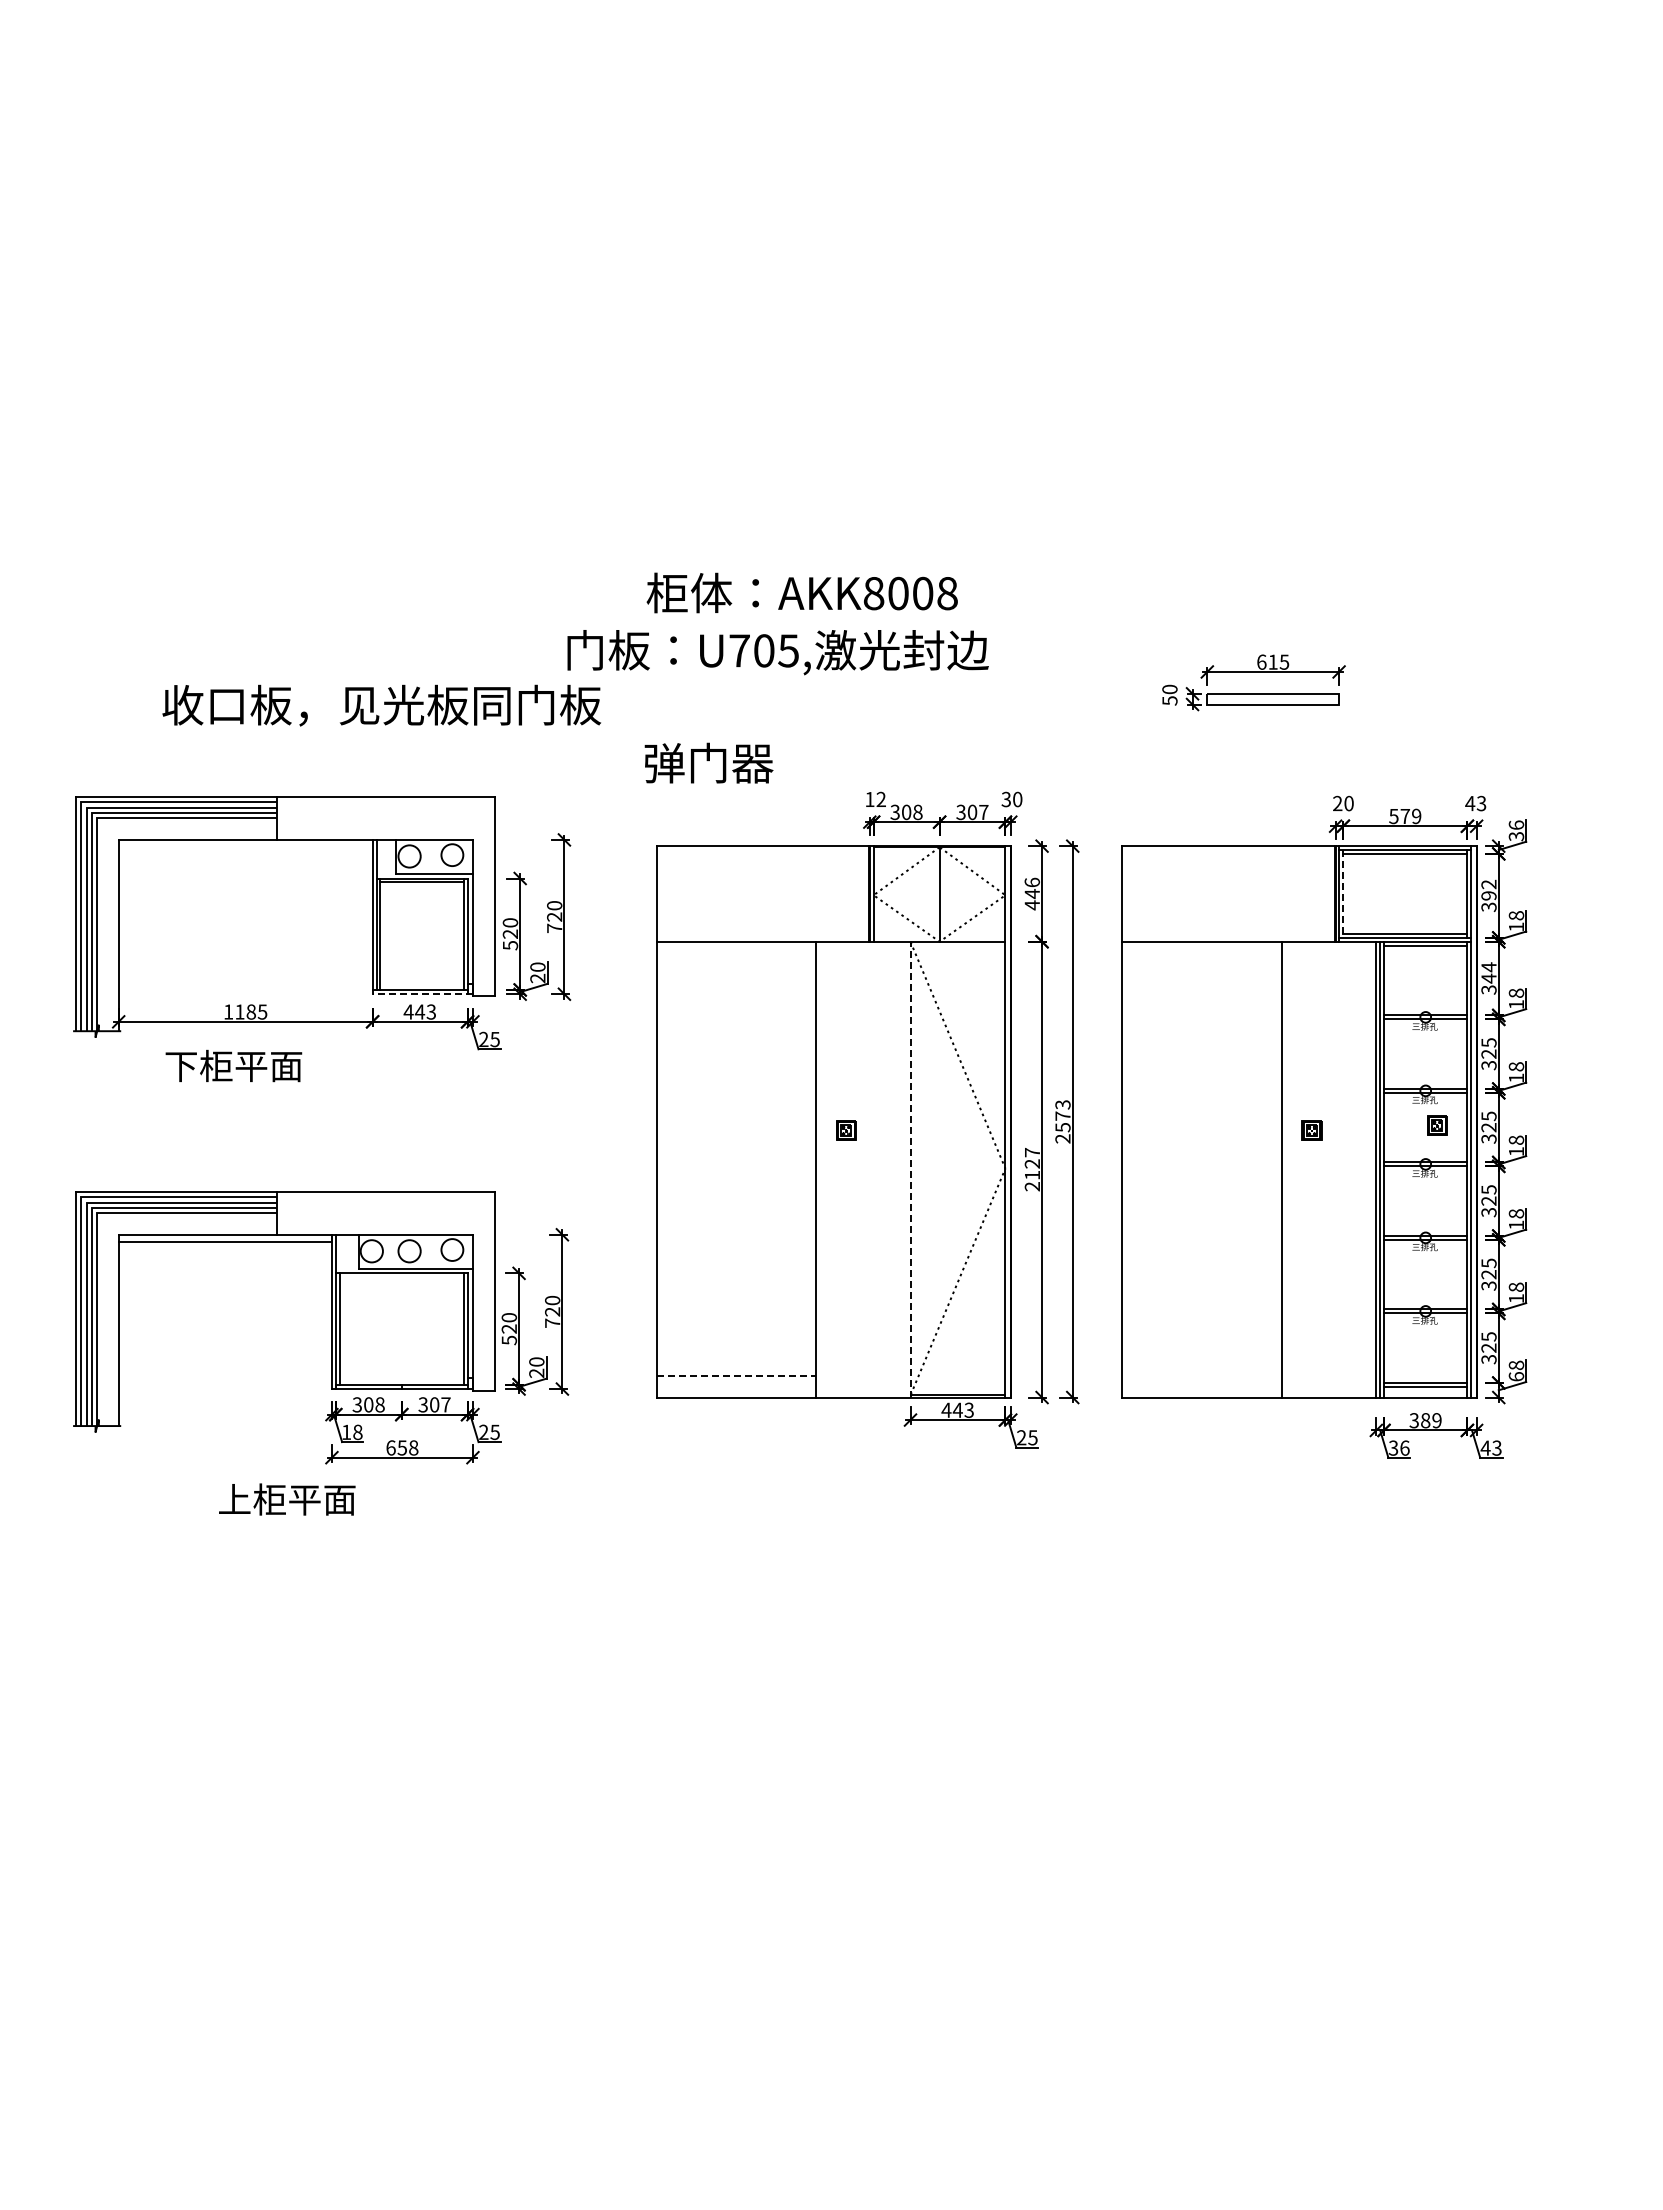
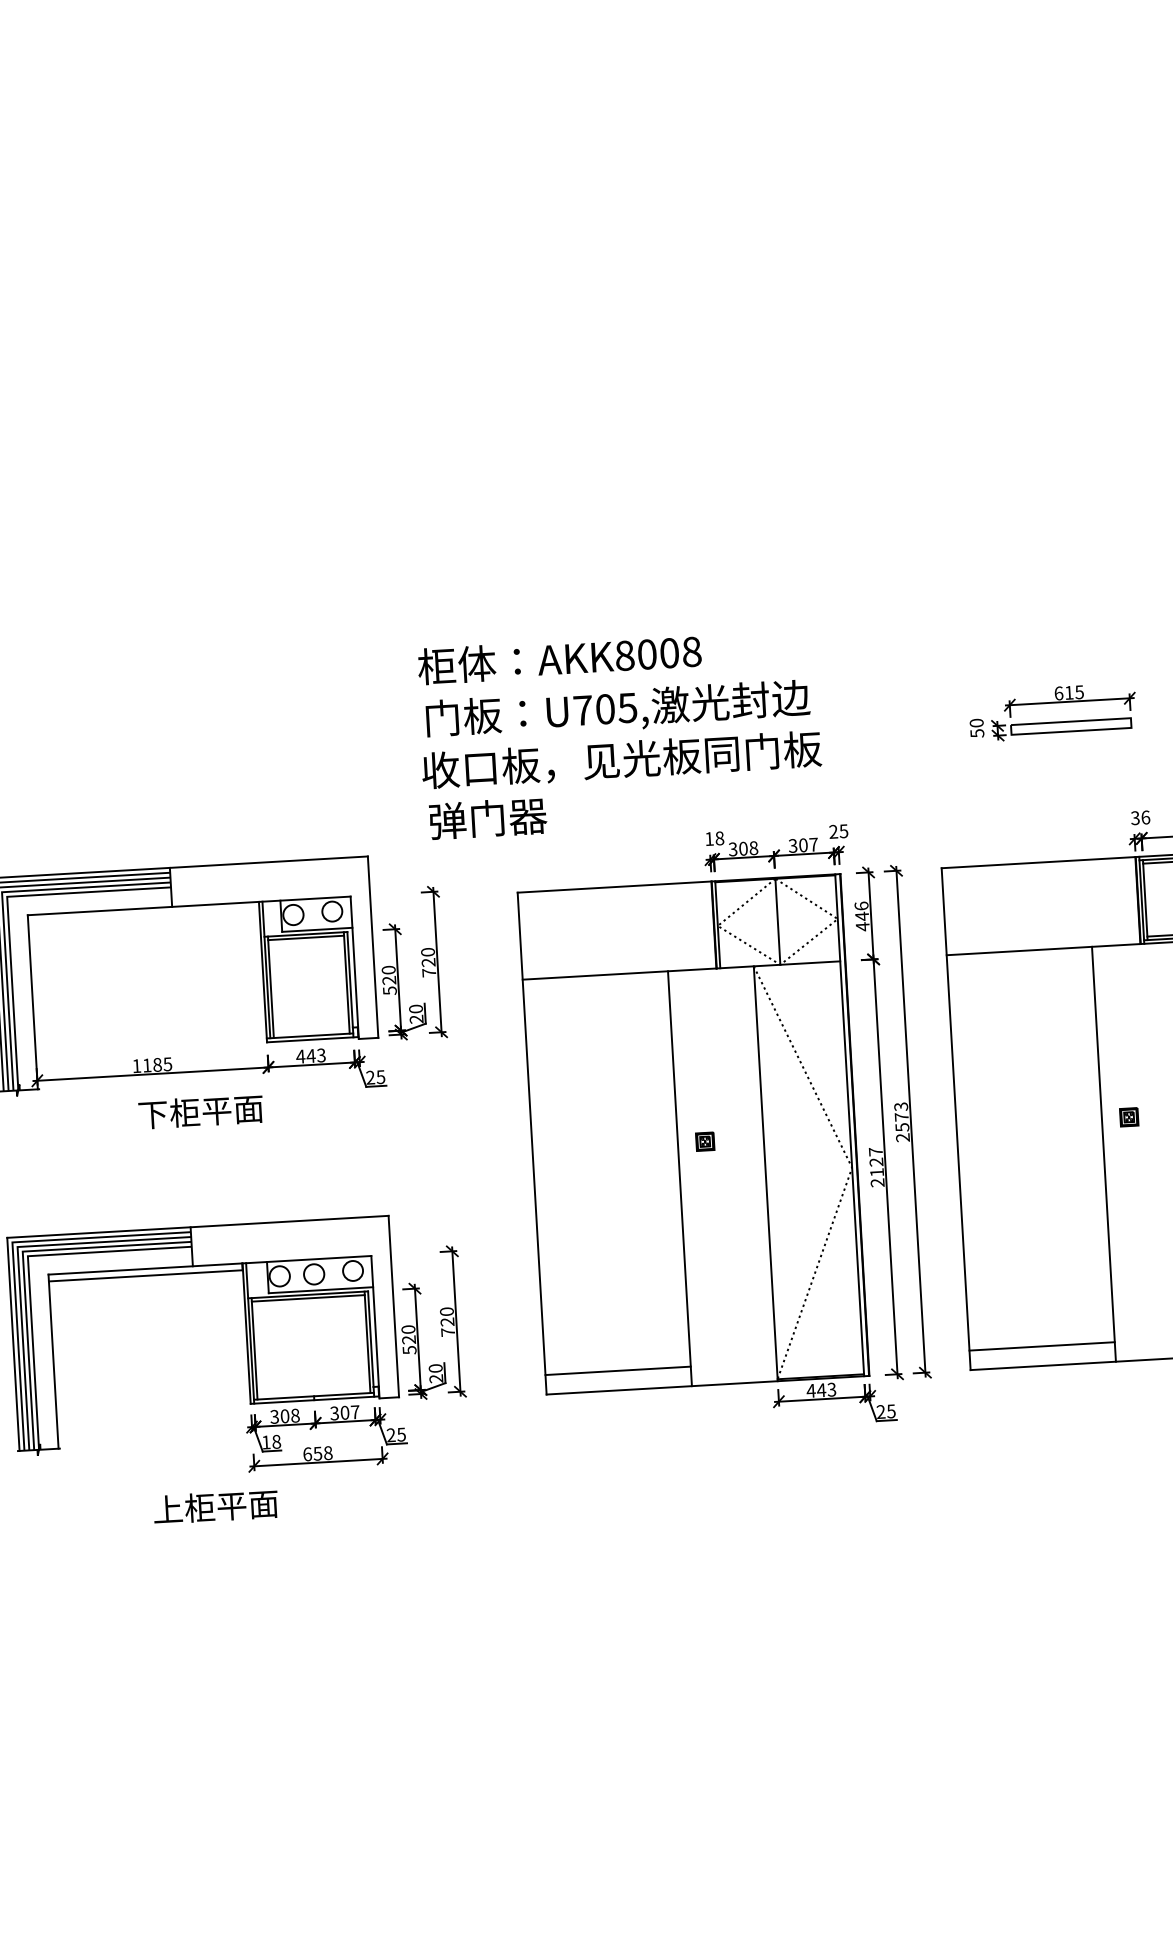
text: (801, 592) -> (558, 658), moved
text: (381, 705) -> (621, 760), moved
text: (708, 762) -> (487, 817), moved
text: (881, 799) -> (719, 838), 12 -> 18
text: (1011, 799) -> (838, 831), 30 -> 25
text: (1343, 803) -> (1140, 817), 20 -> 36
line: (1343, 893) -> (1145, 899), dashed -> solid
line: (422, 994) -> (312, 1039), dashed -> solid
text: (233, 1065) -> (200, 1111), moved
line: (910, 1169) -> (765, 1173), dashed -> solid
line: (401, 1277) -> (308, 1298), added
line: (736, 1376) -> (618, 1371), dashed -> solid
line: (1202, 1376) -> (1042, 1346), added

